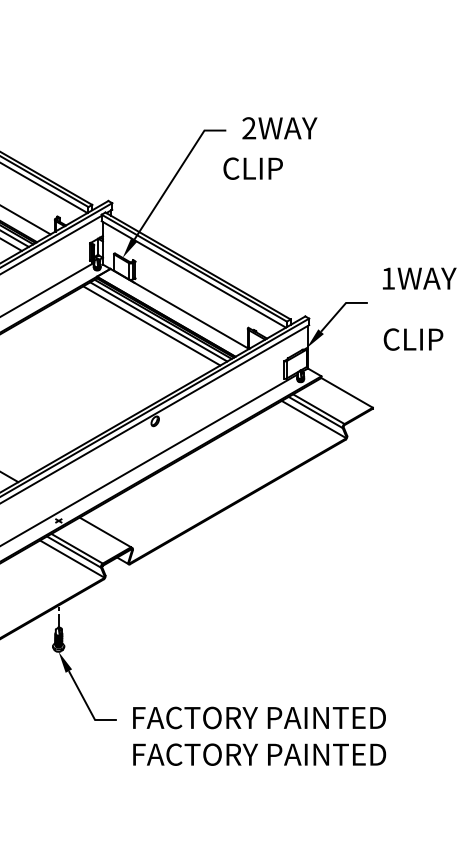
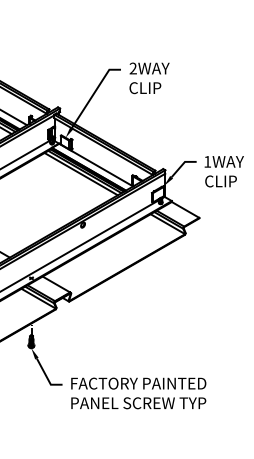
text: (253, 169) -> (145, 88), moved
text: (418, 277) -> (223, 161), moved
text: (260, 755) -> (139, 403), FACTORY PAINTED -> PANEL SCREW TYP

